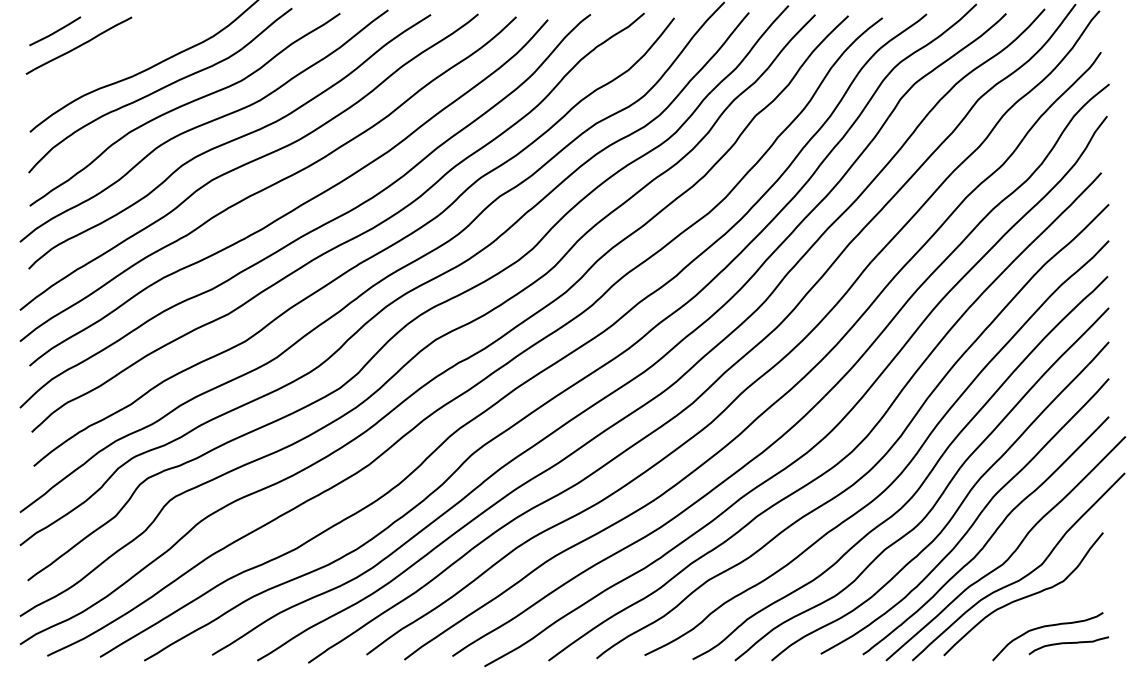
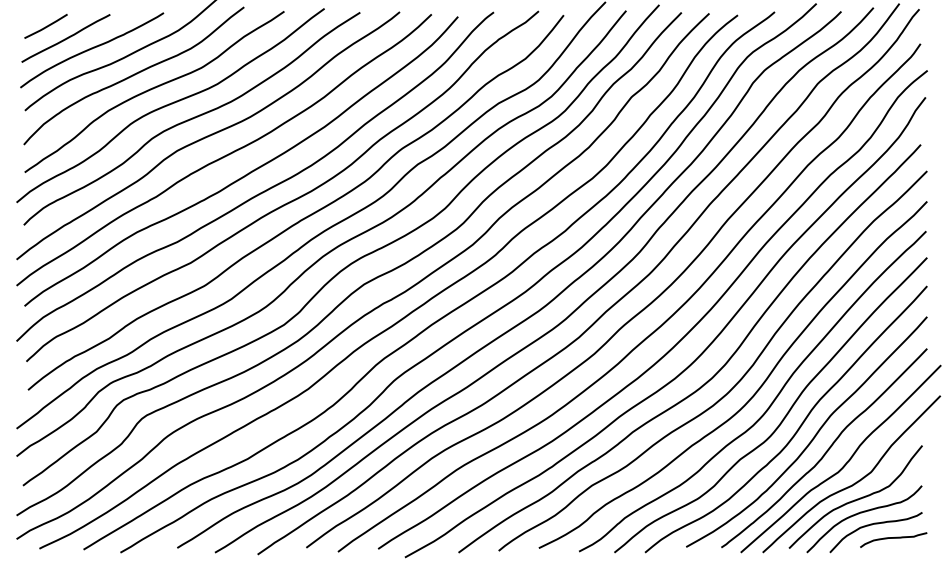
curve: (110, 58) -> (92, 49), added
curve: (1031, 613) -> (862, 513), added

